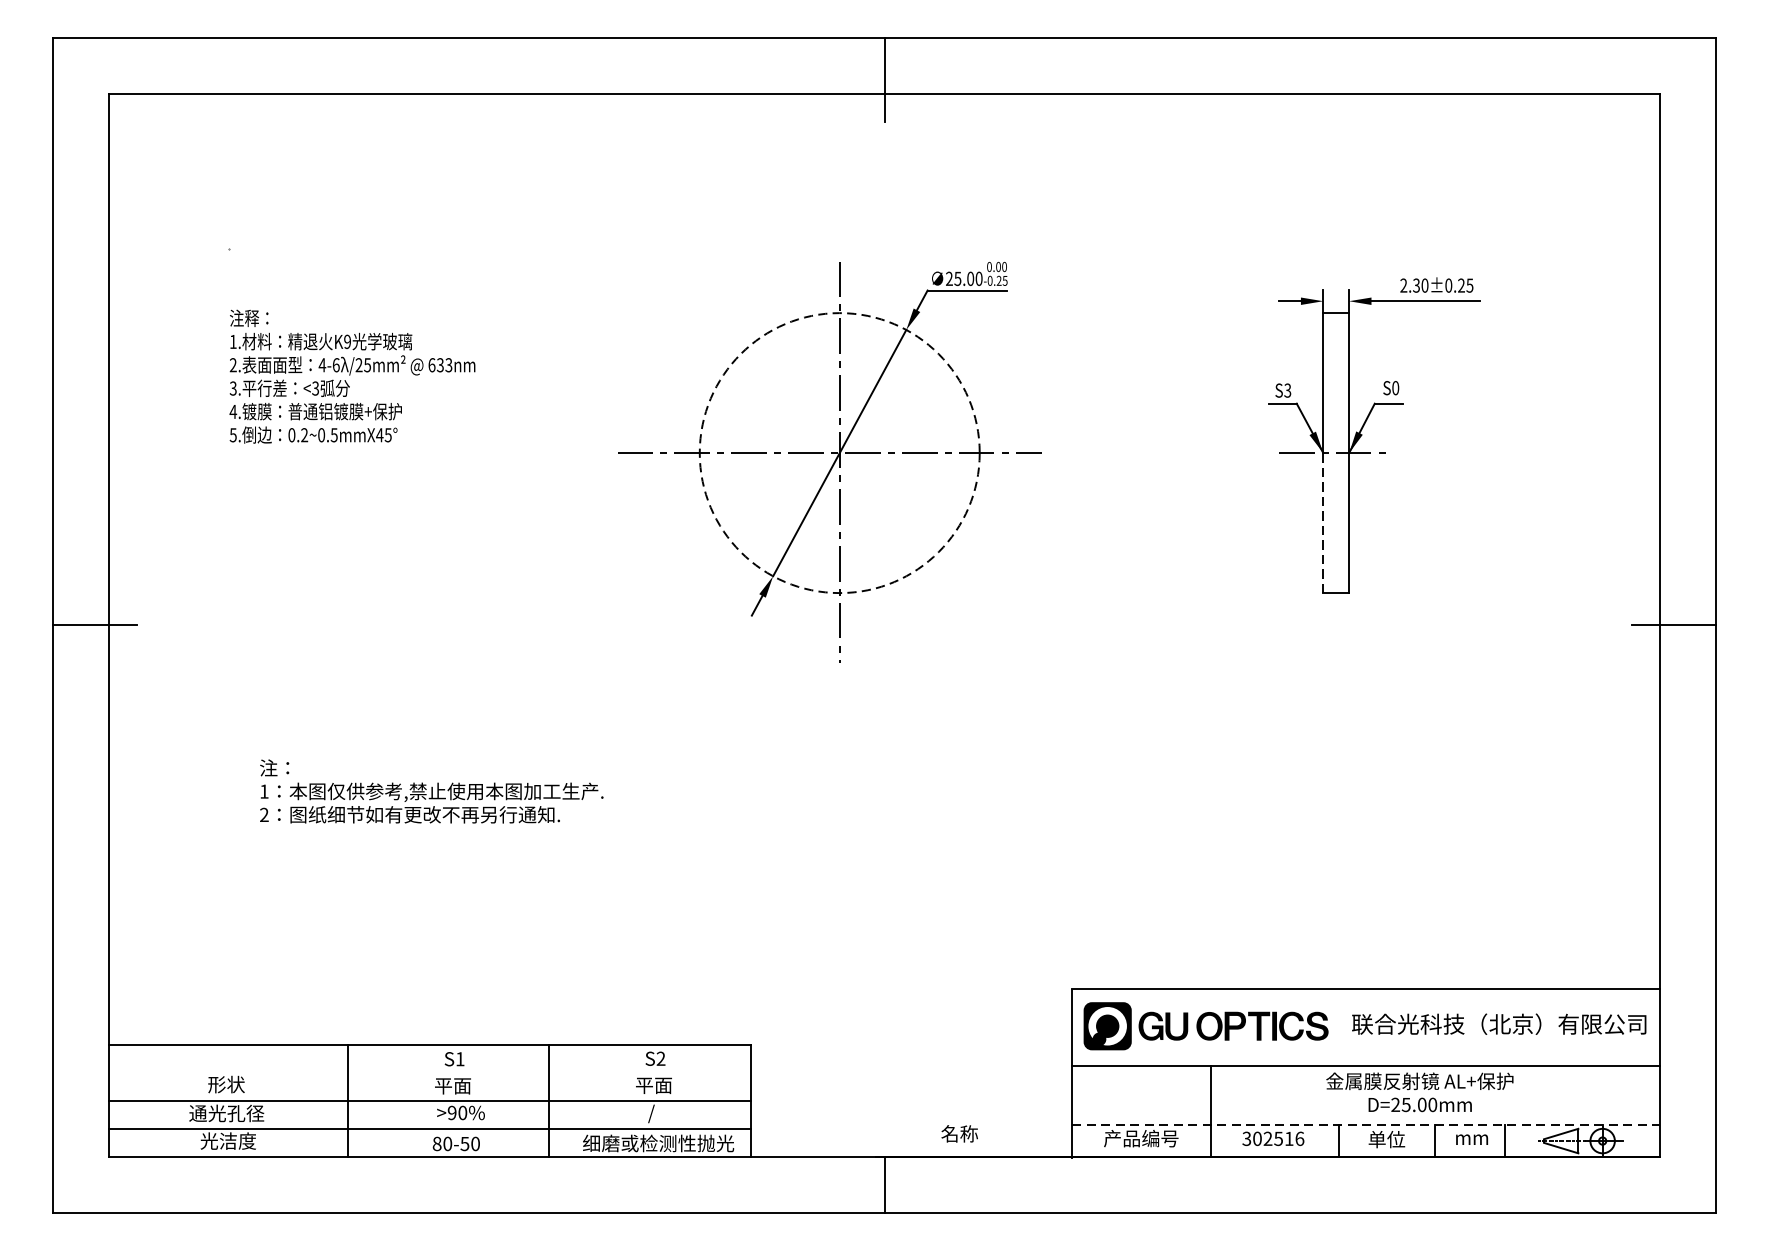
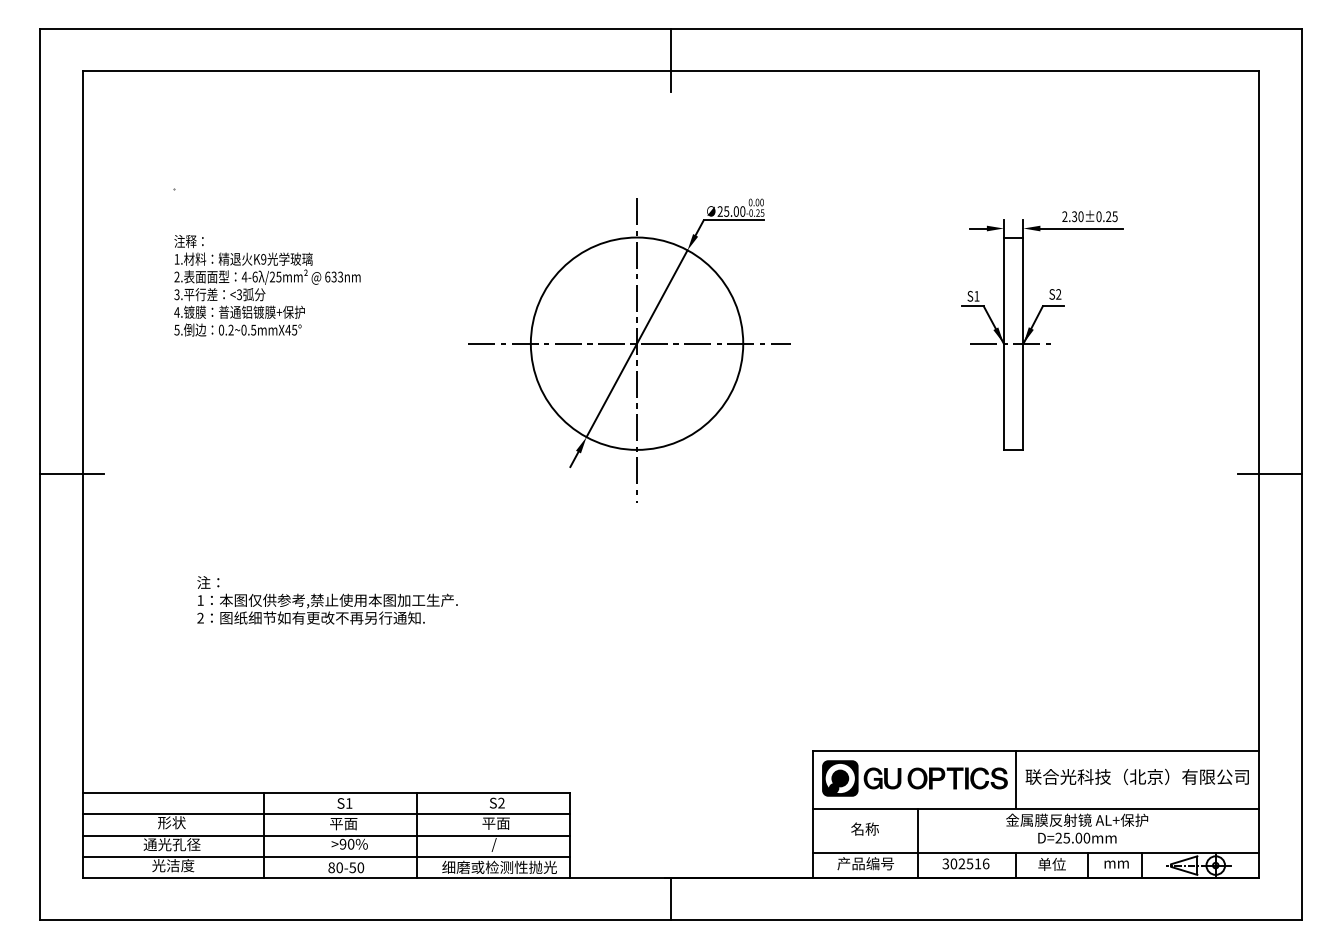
text: (1395, 388) -> (1058, 294), S0 -> S2
text: (1287, 389) -> (976, 295), S3 -> S1
circle: (839, 452) -> (636, 343), dashed -> solid
line: (1322, 522) -> (1003, 396), dashed -> solid
line: (1338, 1027) -> (1015, 779), added
line: (429, 1073) -> (325, 814), added
line: (1366, 1125) -> (1036, 853), dashed -> solid
text: (958, 1133) -> (864, 828), moved

